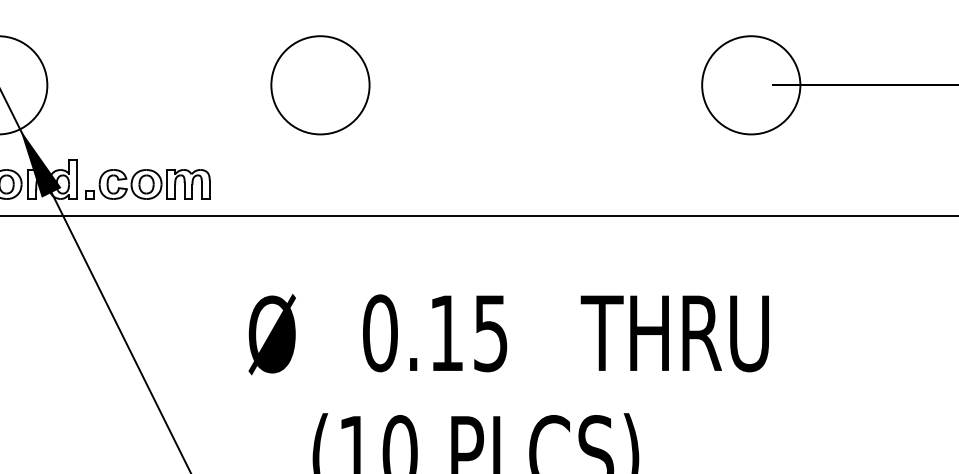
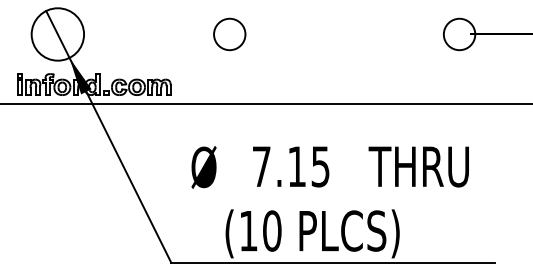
circle: (319, 85) -> (229, 34), size x0.6
circle: (751, 85) -> (459, 34), size x0.6
text: (379, 332) -> (261, 166), 0.15 -> 7.15

